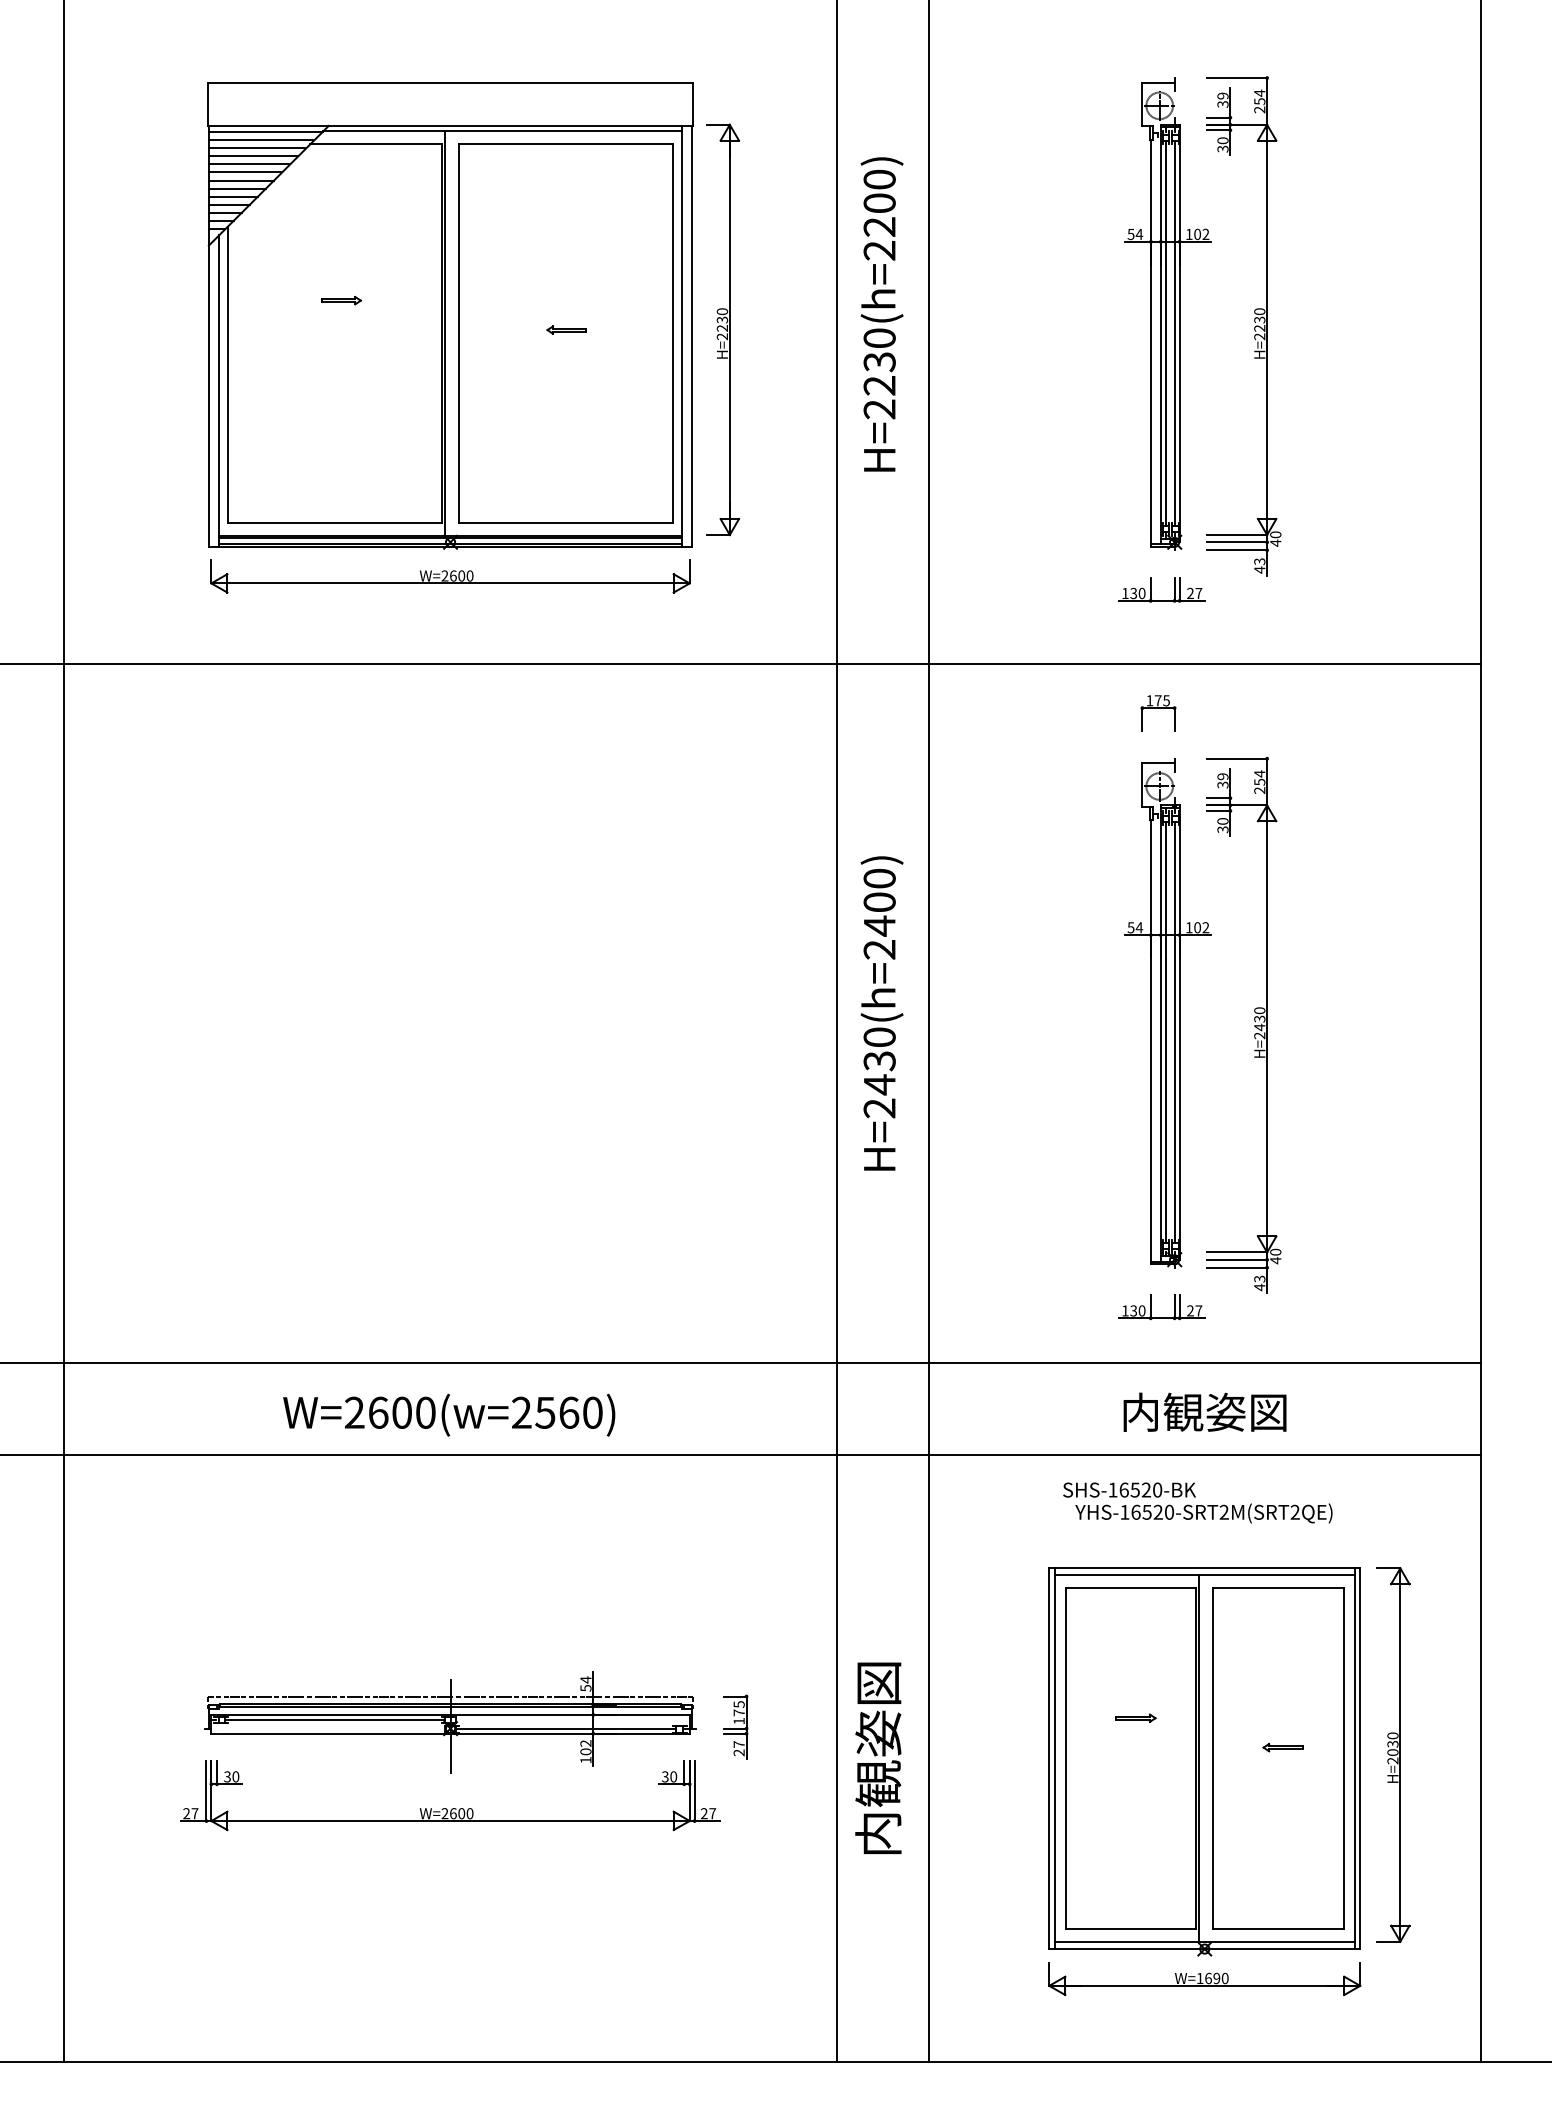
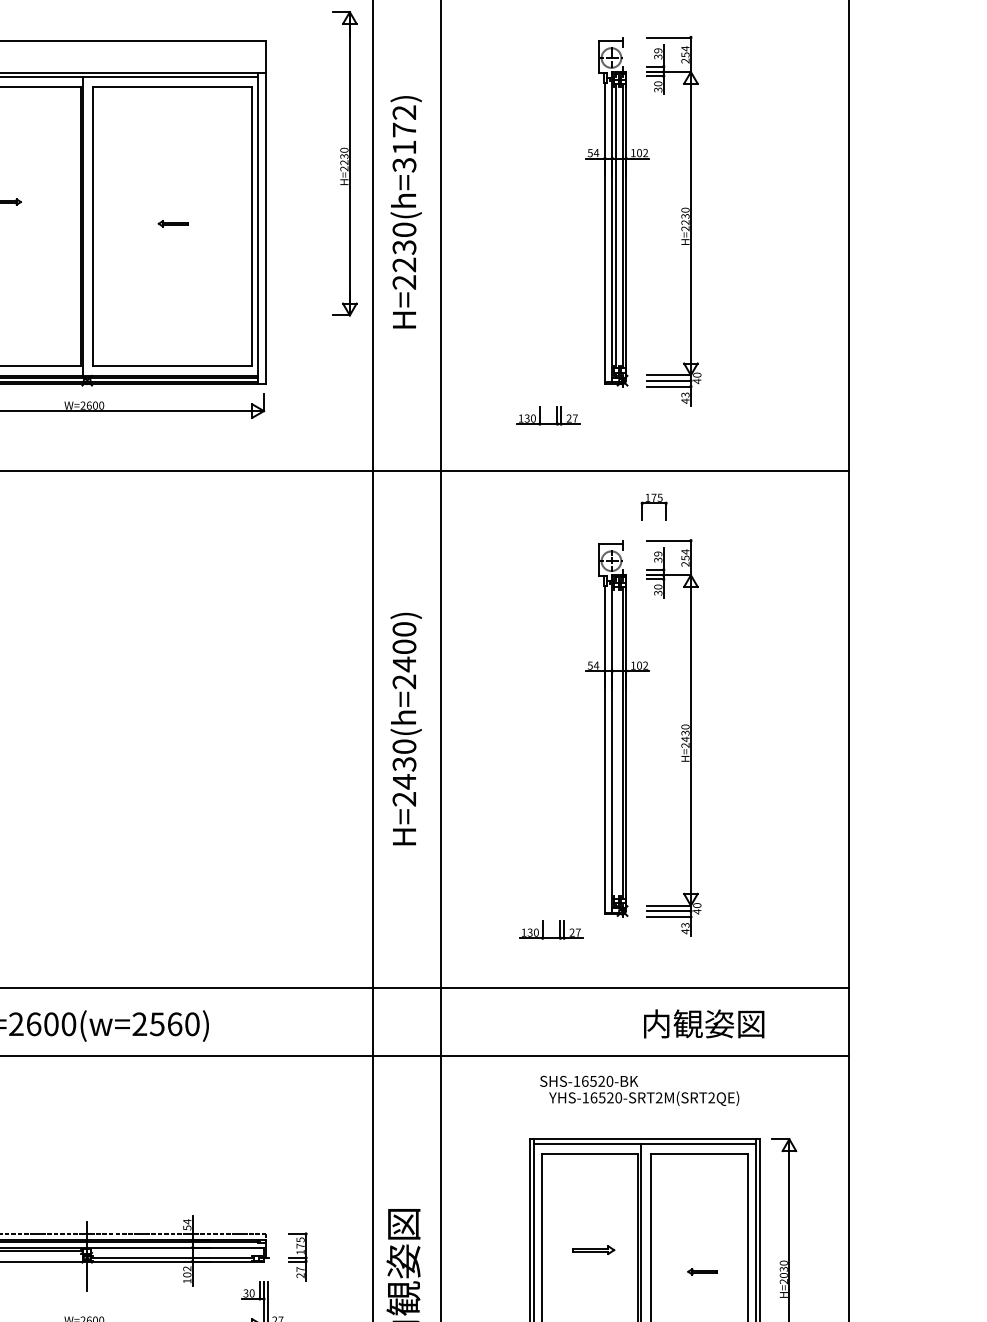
text: (879, 214) -> (404, 138), H=2230(h=2200) -> H=2230(h=3172)
part: (722, 329) -> (344, 163), moved
part: (1151, 589) -> (540, 415), moved
part: (1158, 713) -> (654, 507), moved
line: (1165, 1032) -> (615, 743), removed
part: (1151, 1307) -> (543, 930), moved
text: (1204, 1411) -> (703, 1023), moved
part: (1135, 1717) -> (593, 1249), size x1.4

